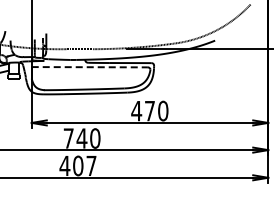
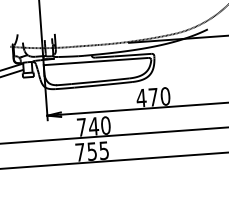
line: (90, 67) -> (96, 61), dashed -> solid
text: (77, 165) -> (91, 151), 407 -> 755

